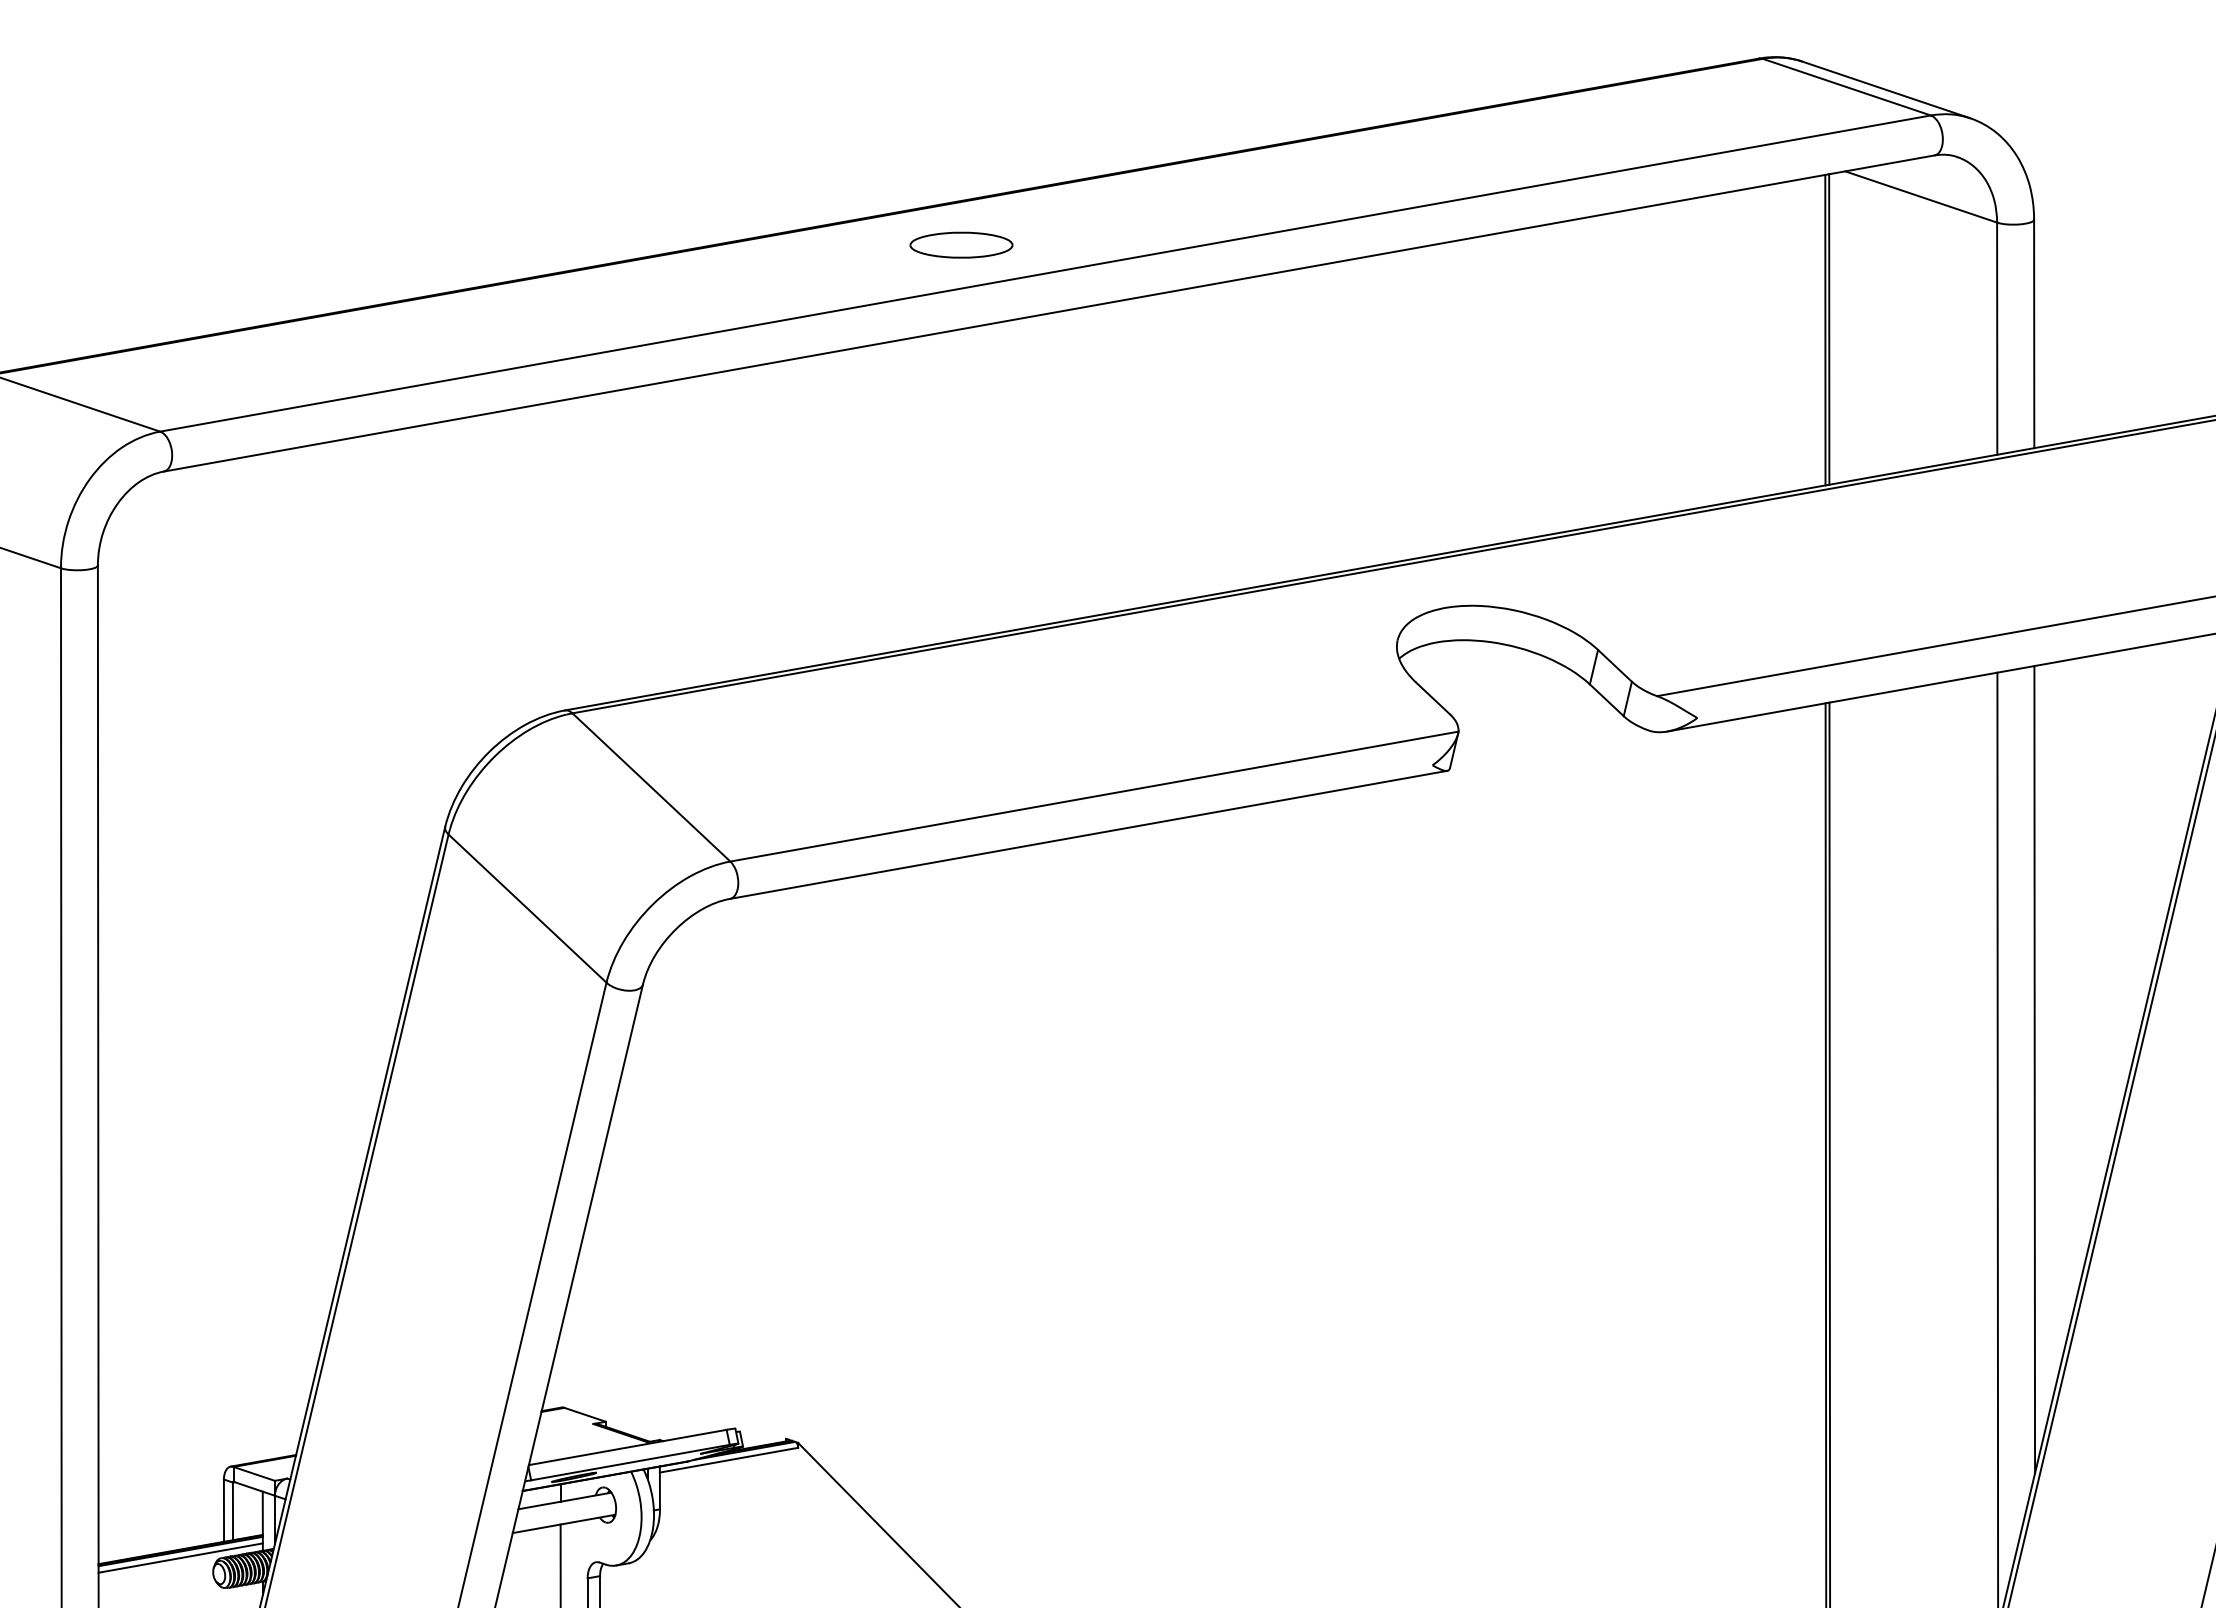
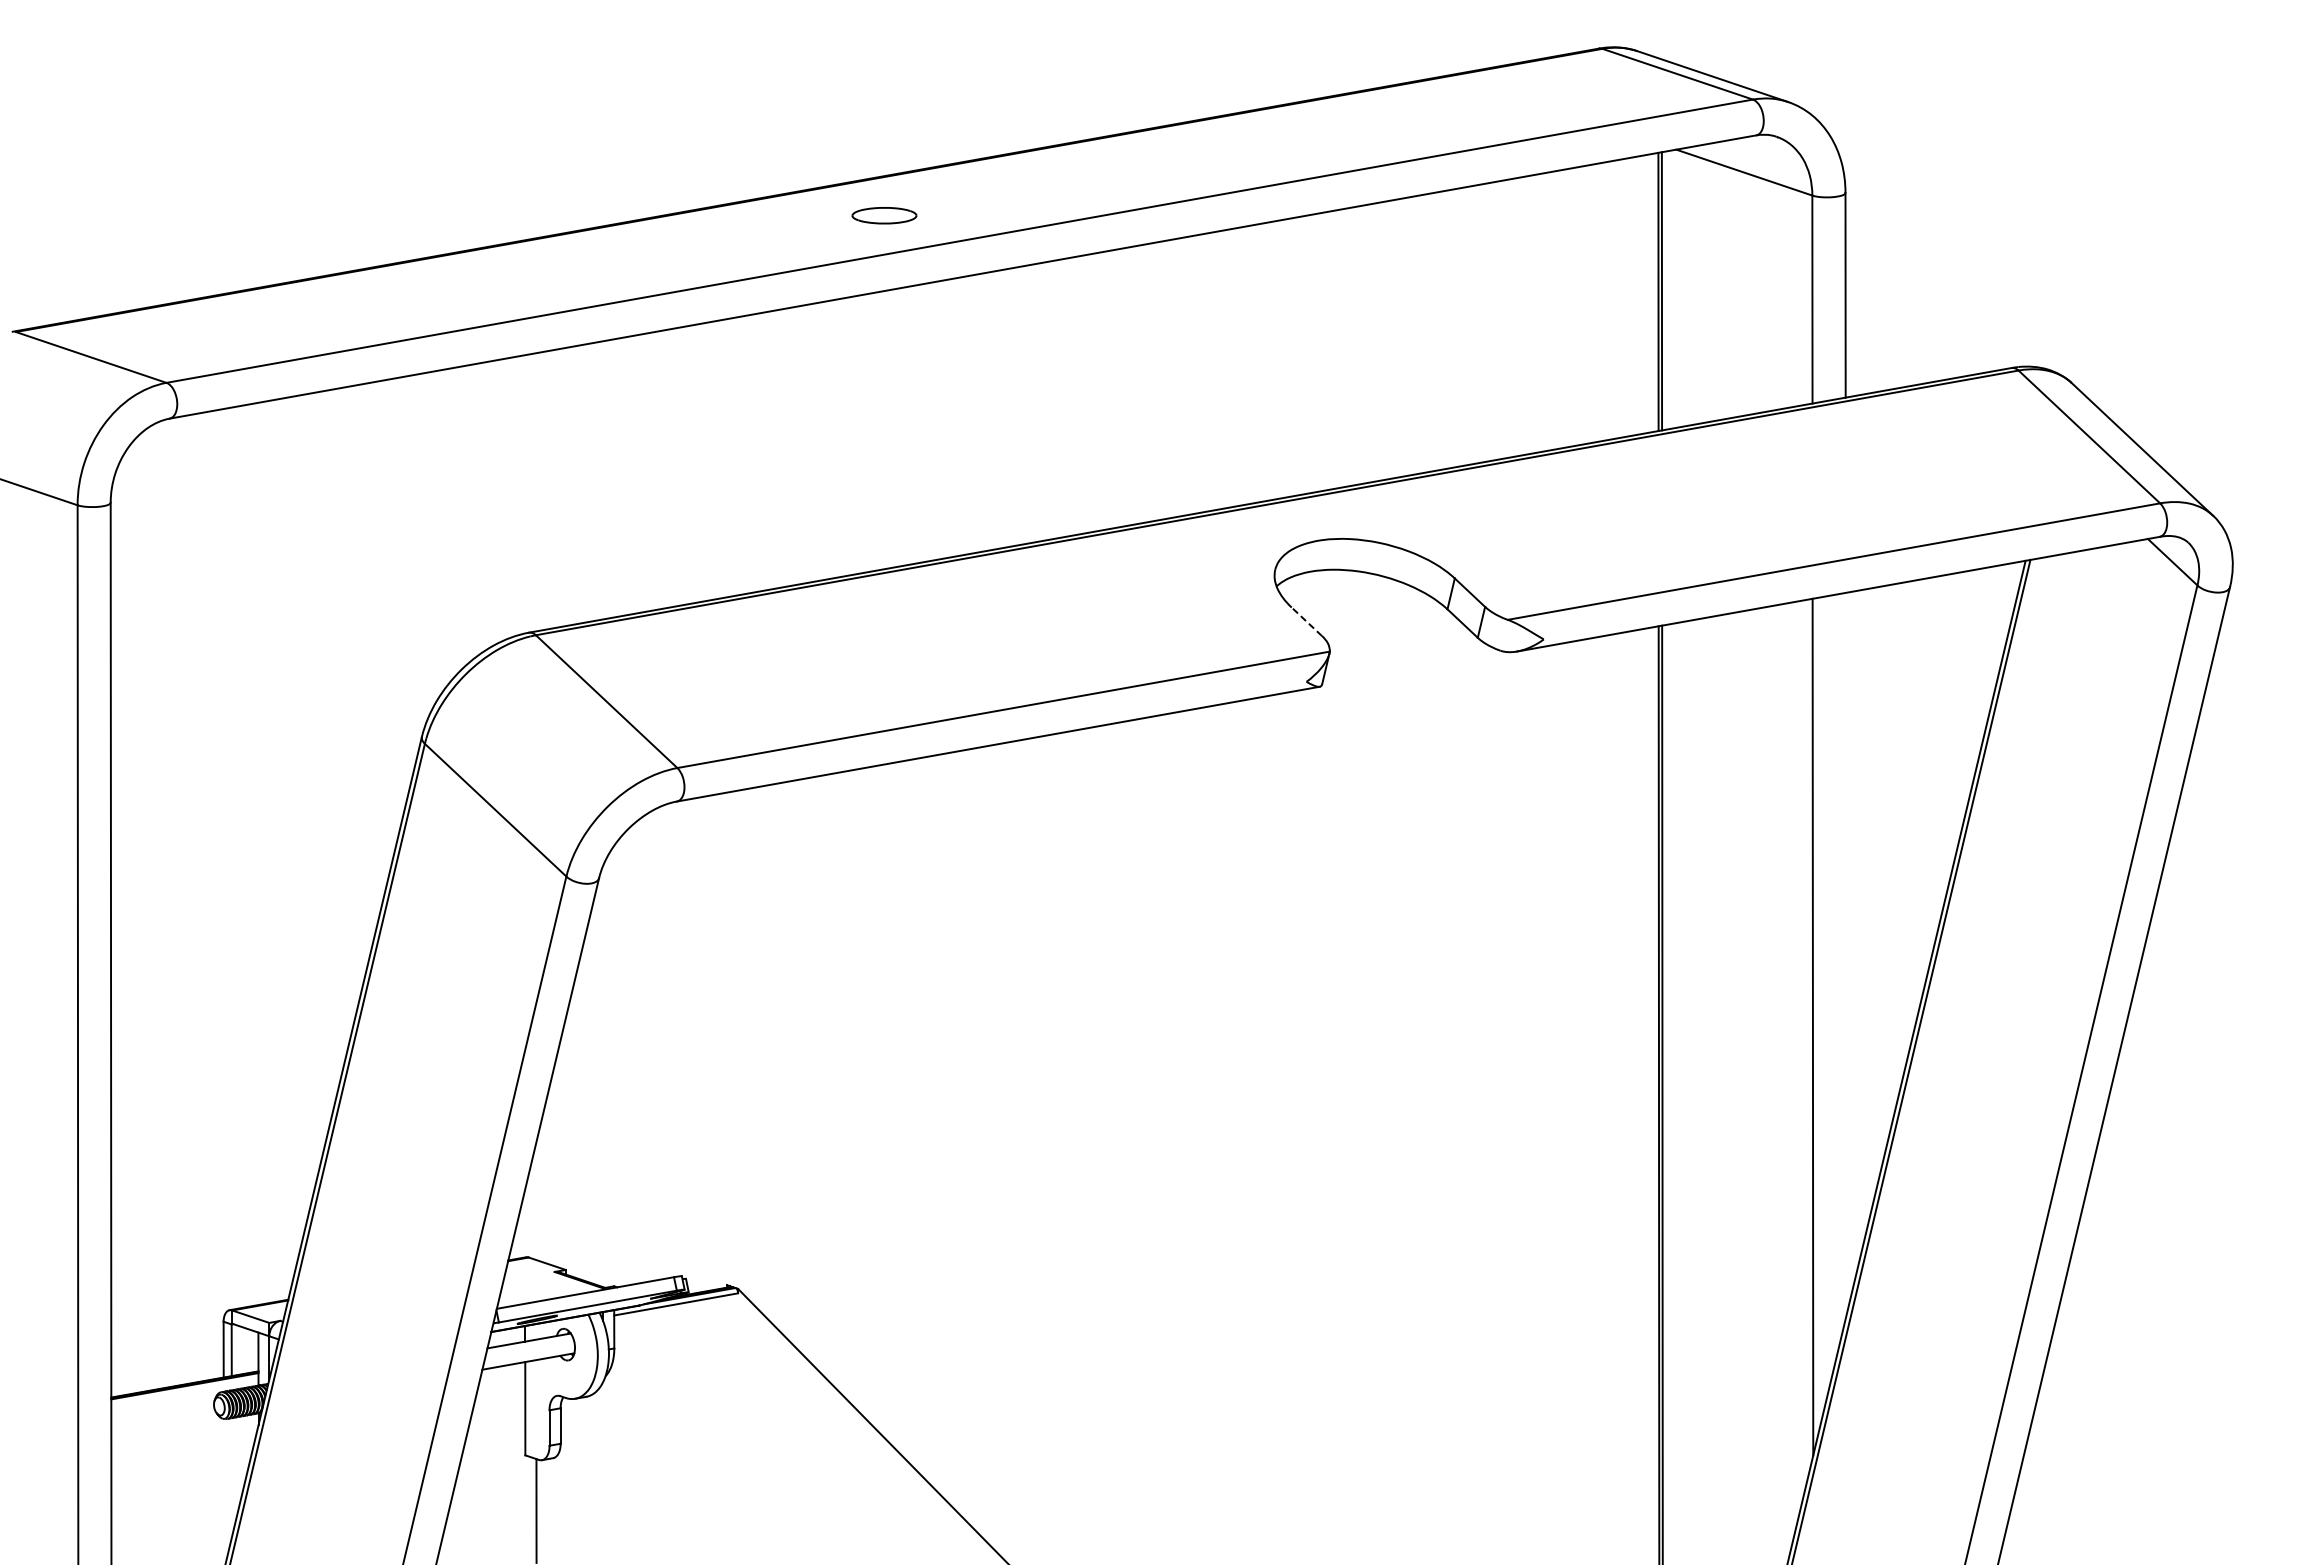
part: (961, 244) -> (884, 215), size x0.7
line: (1432, 697) -> (1306, 621), solid -> dashed
line: (2034, 1069) -> (1845, 954), removed
line: (180, 1557) -> (184, 1391), removed

